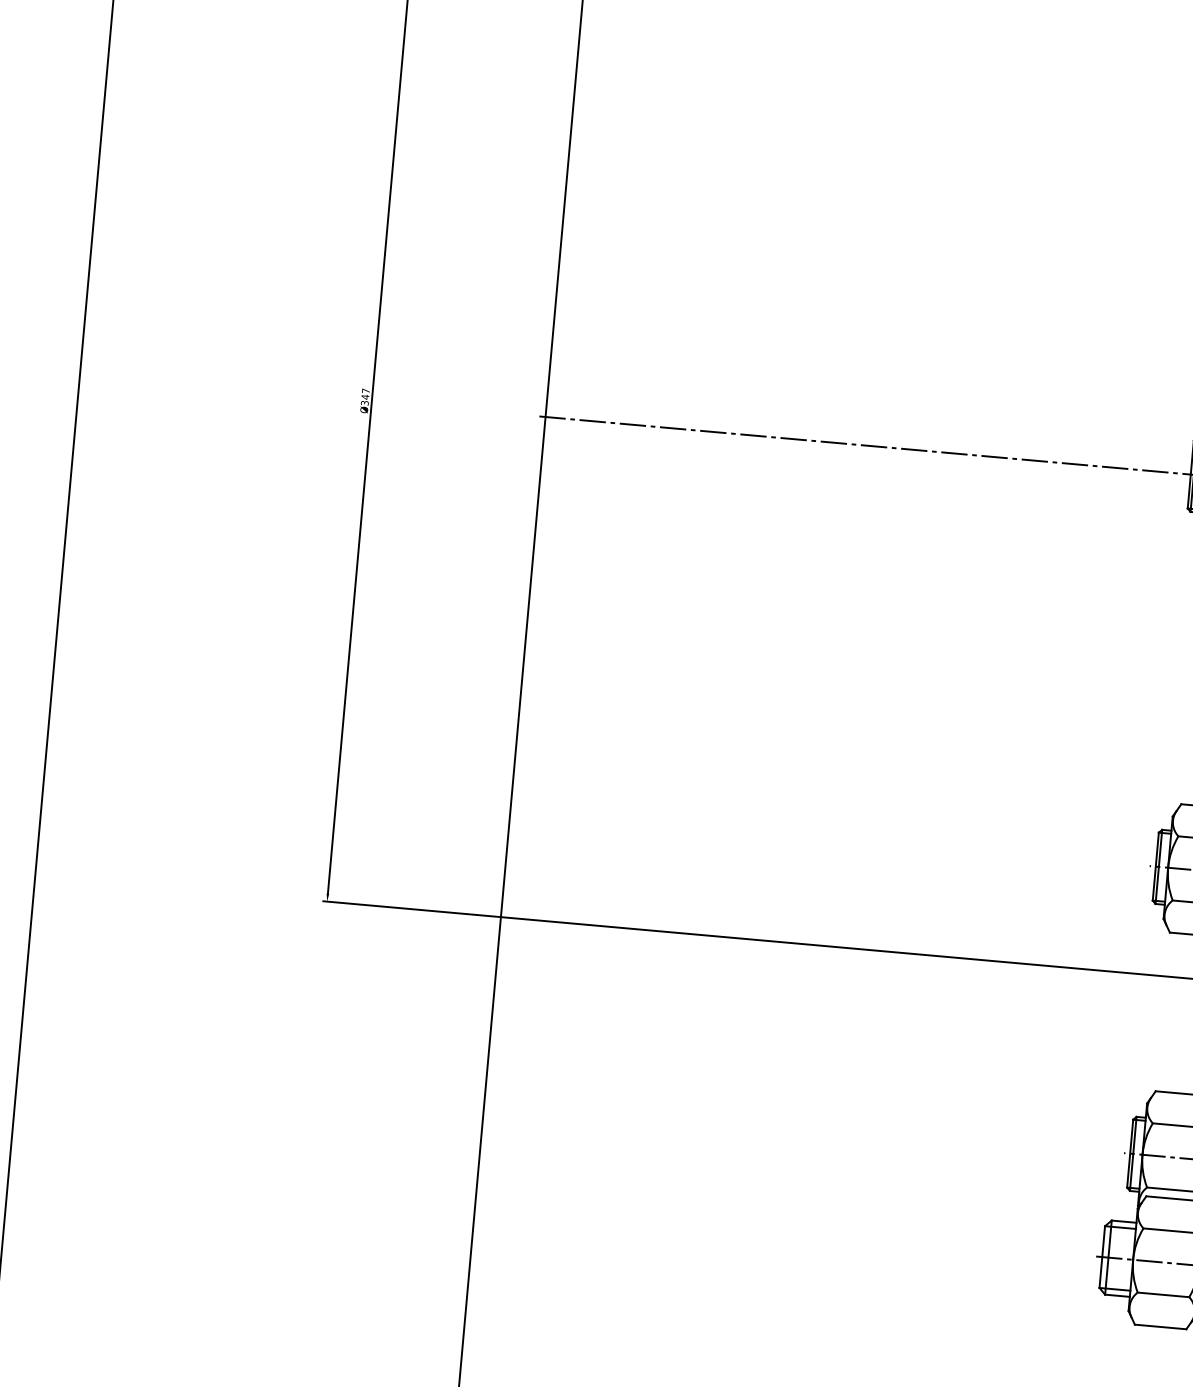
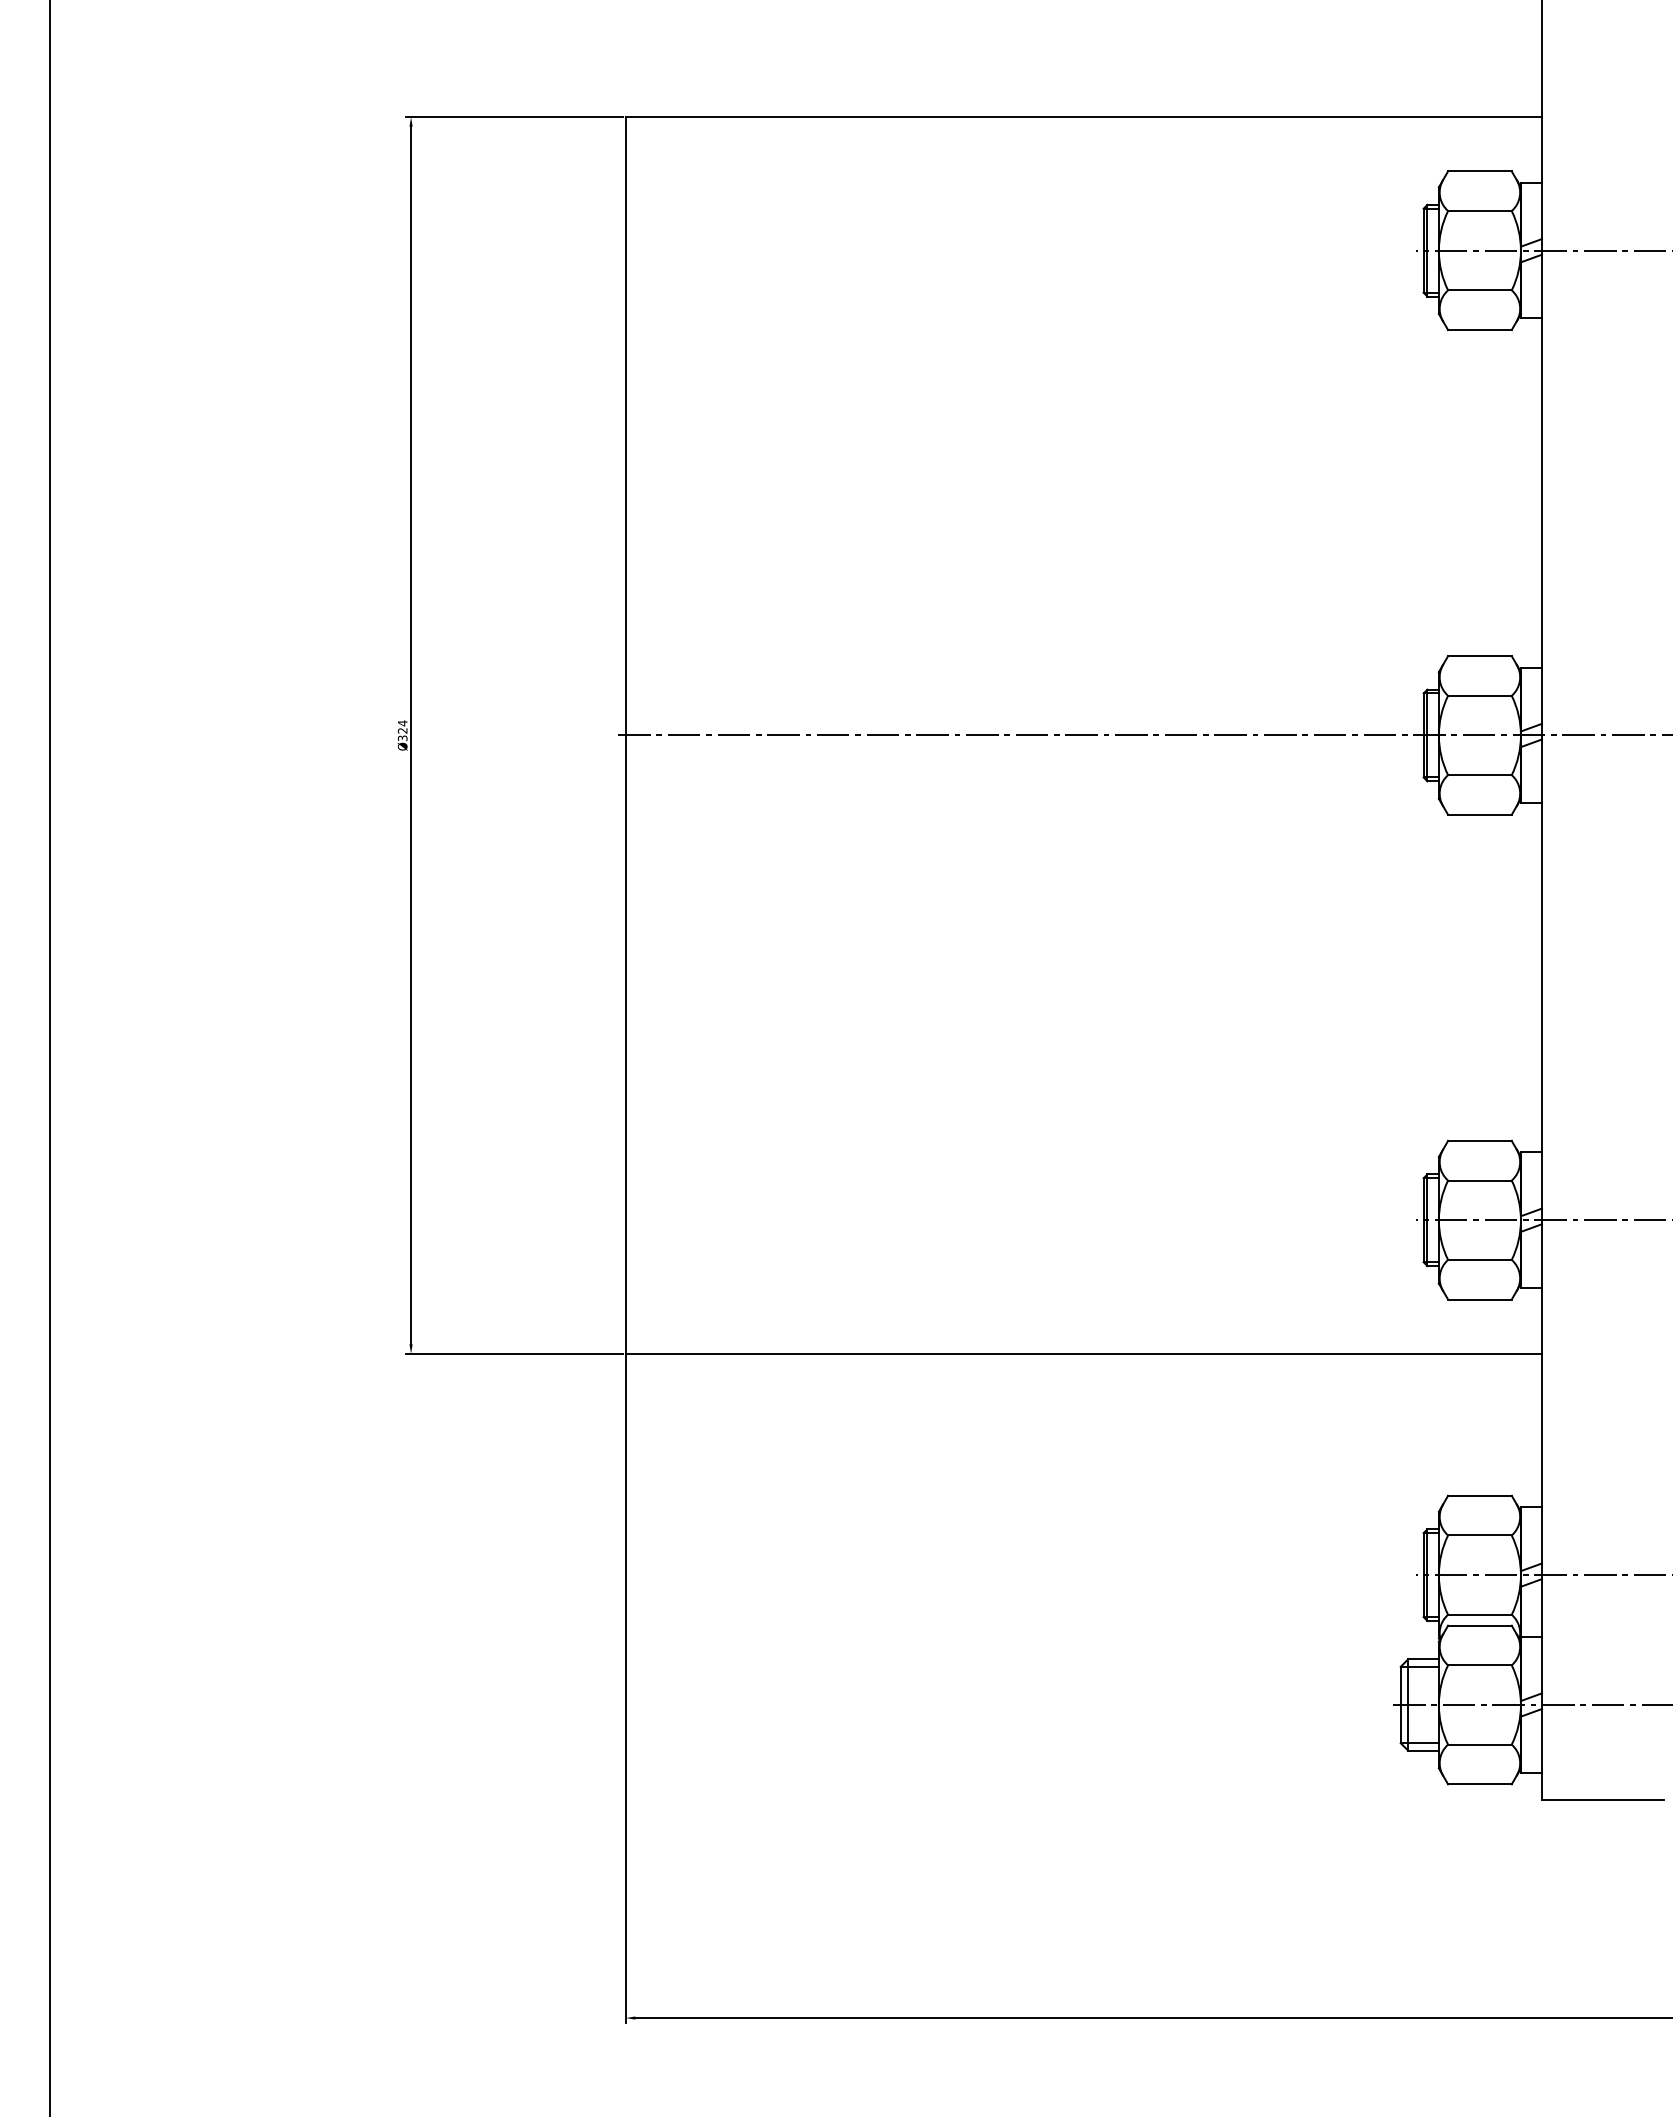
text: (365, 393) -> (402, 726), Ø347 -> Ø324

